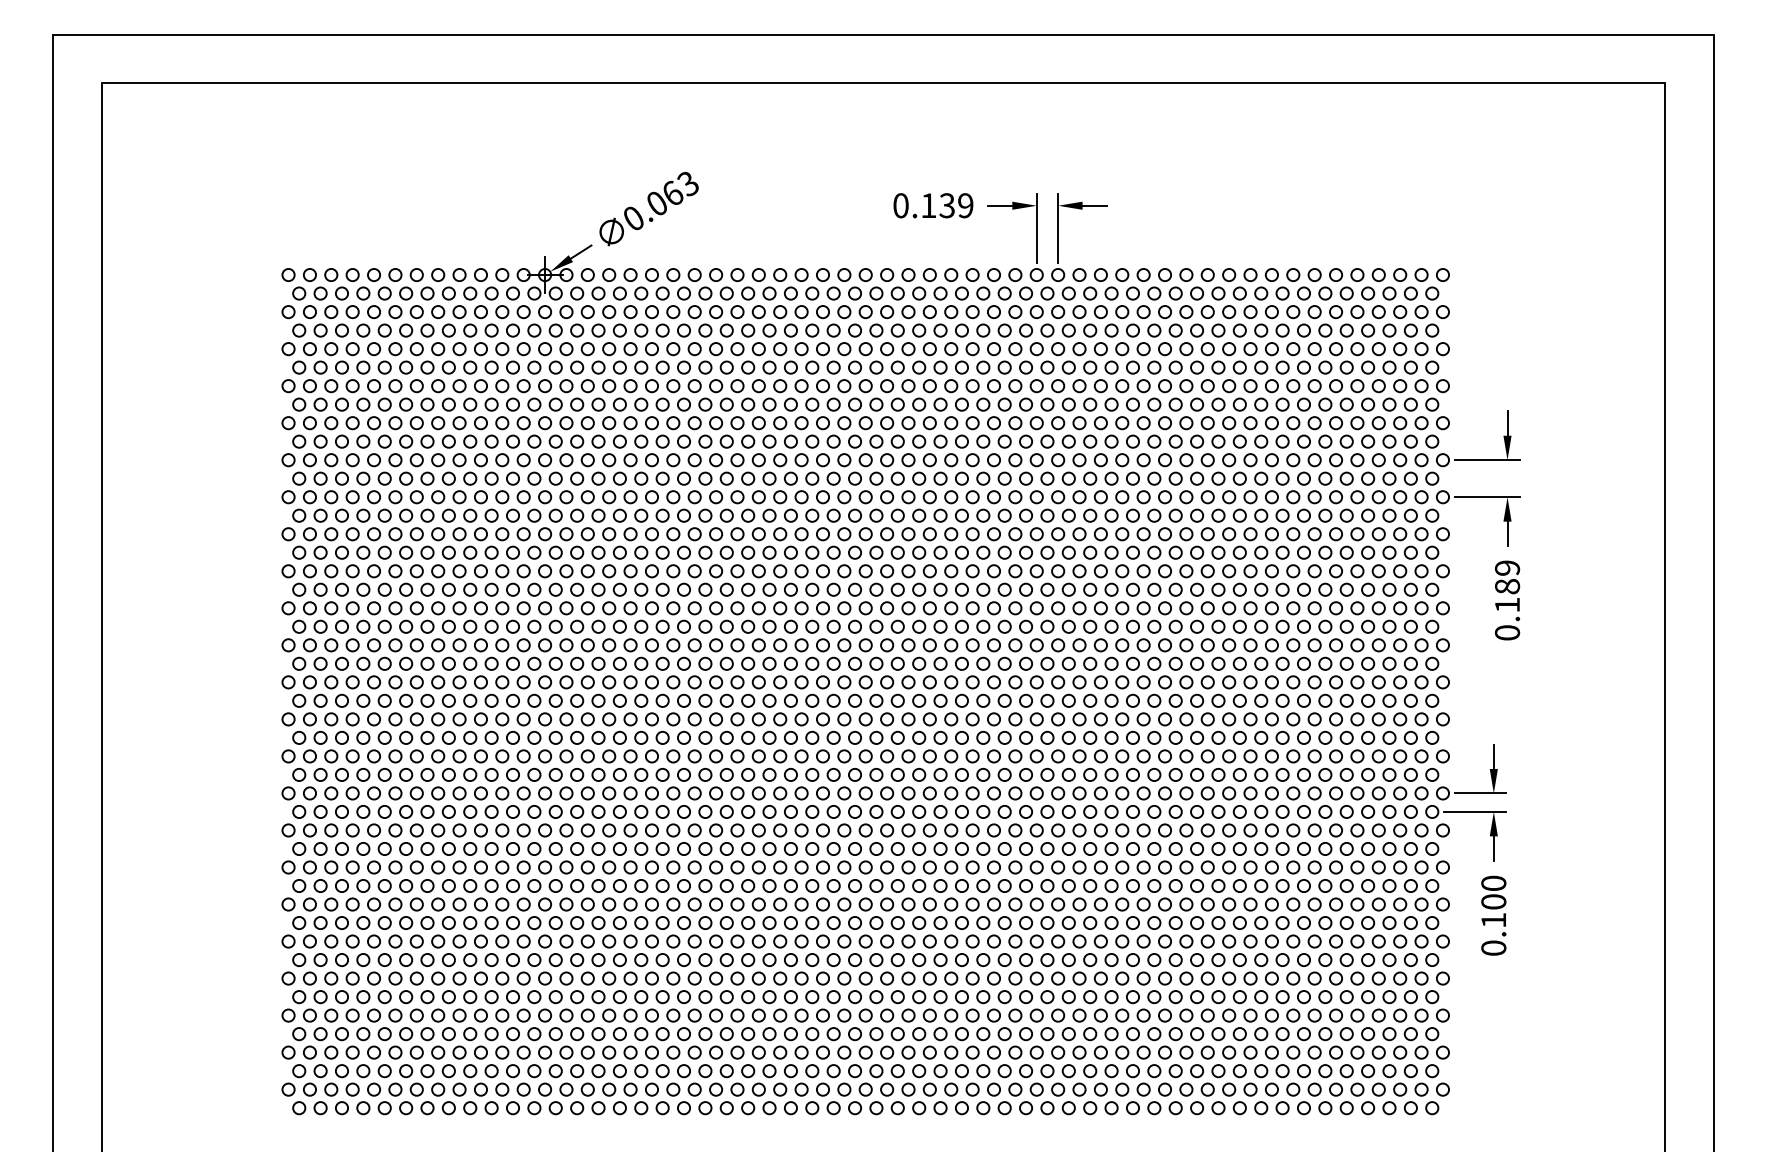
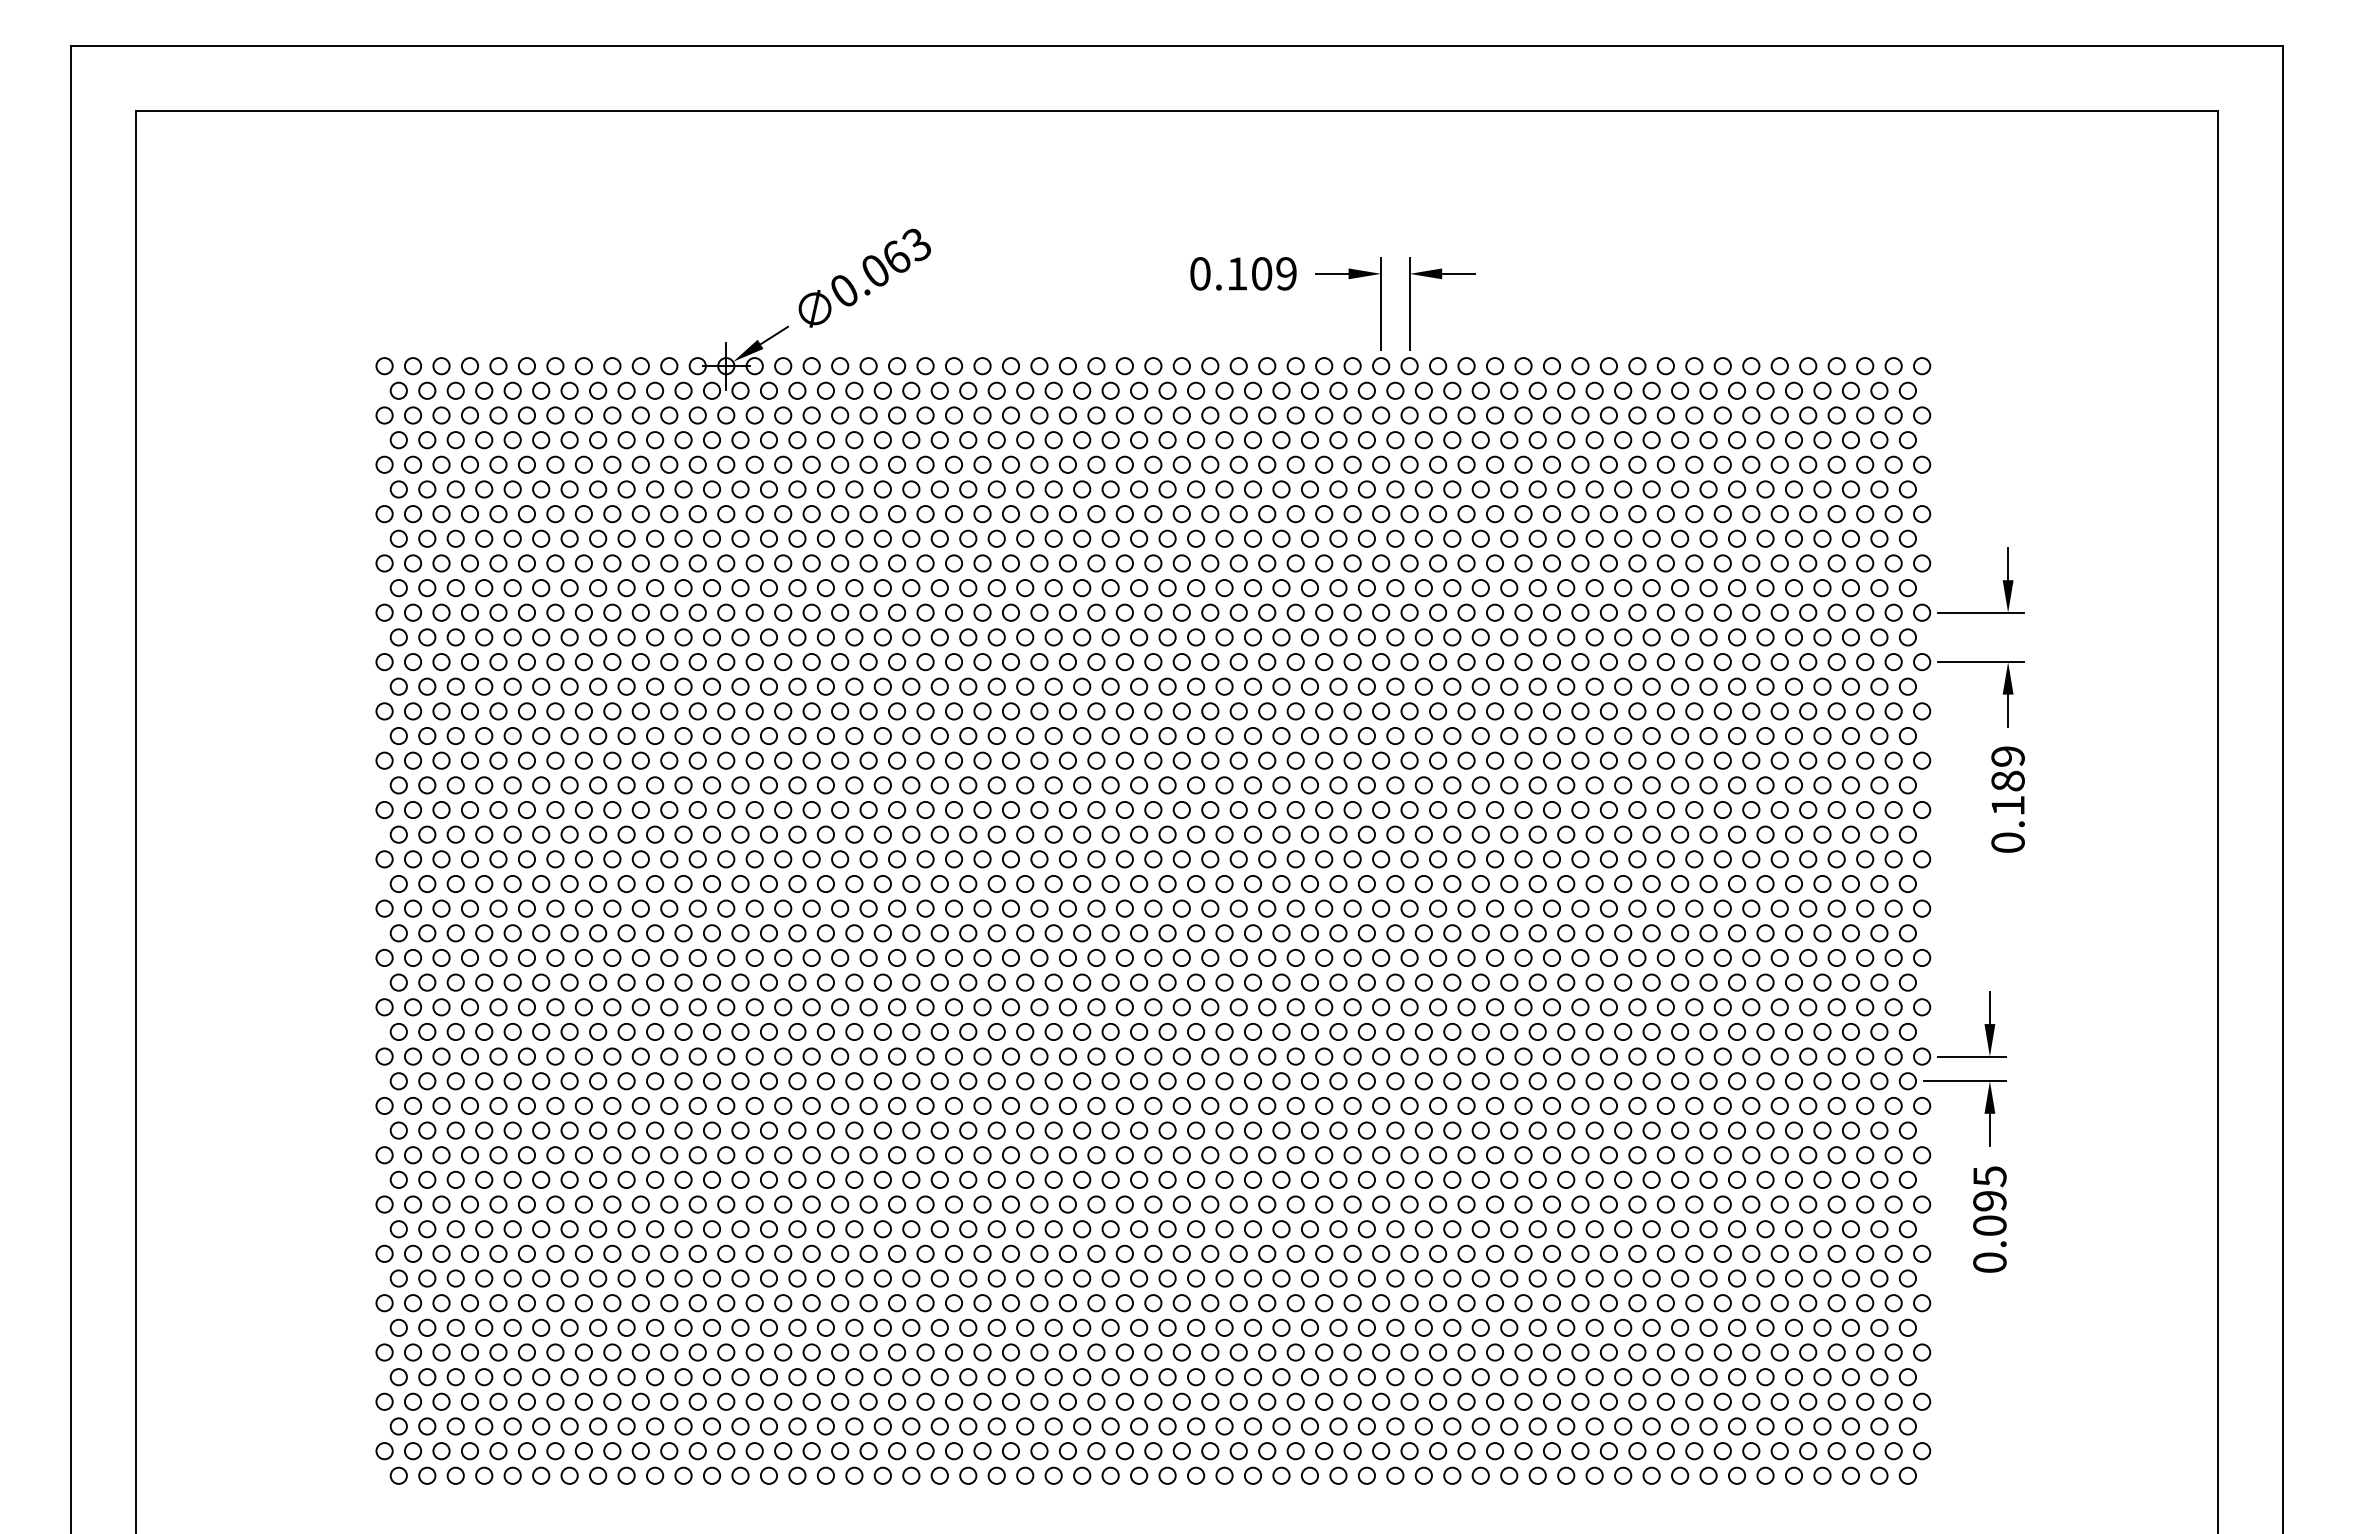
text: (946, 205) -> (1261, 273), 0.139 -> 0.109
text: (1493, 901) -> (1989, 1200), 0.100 -> 0.095

